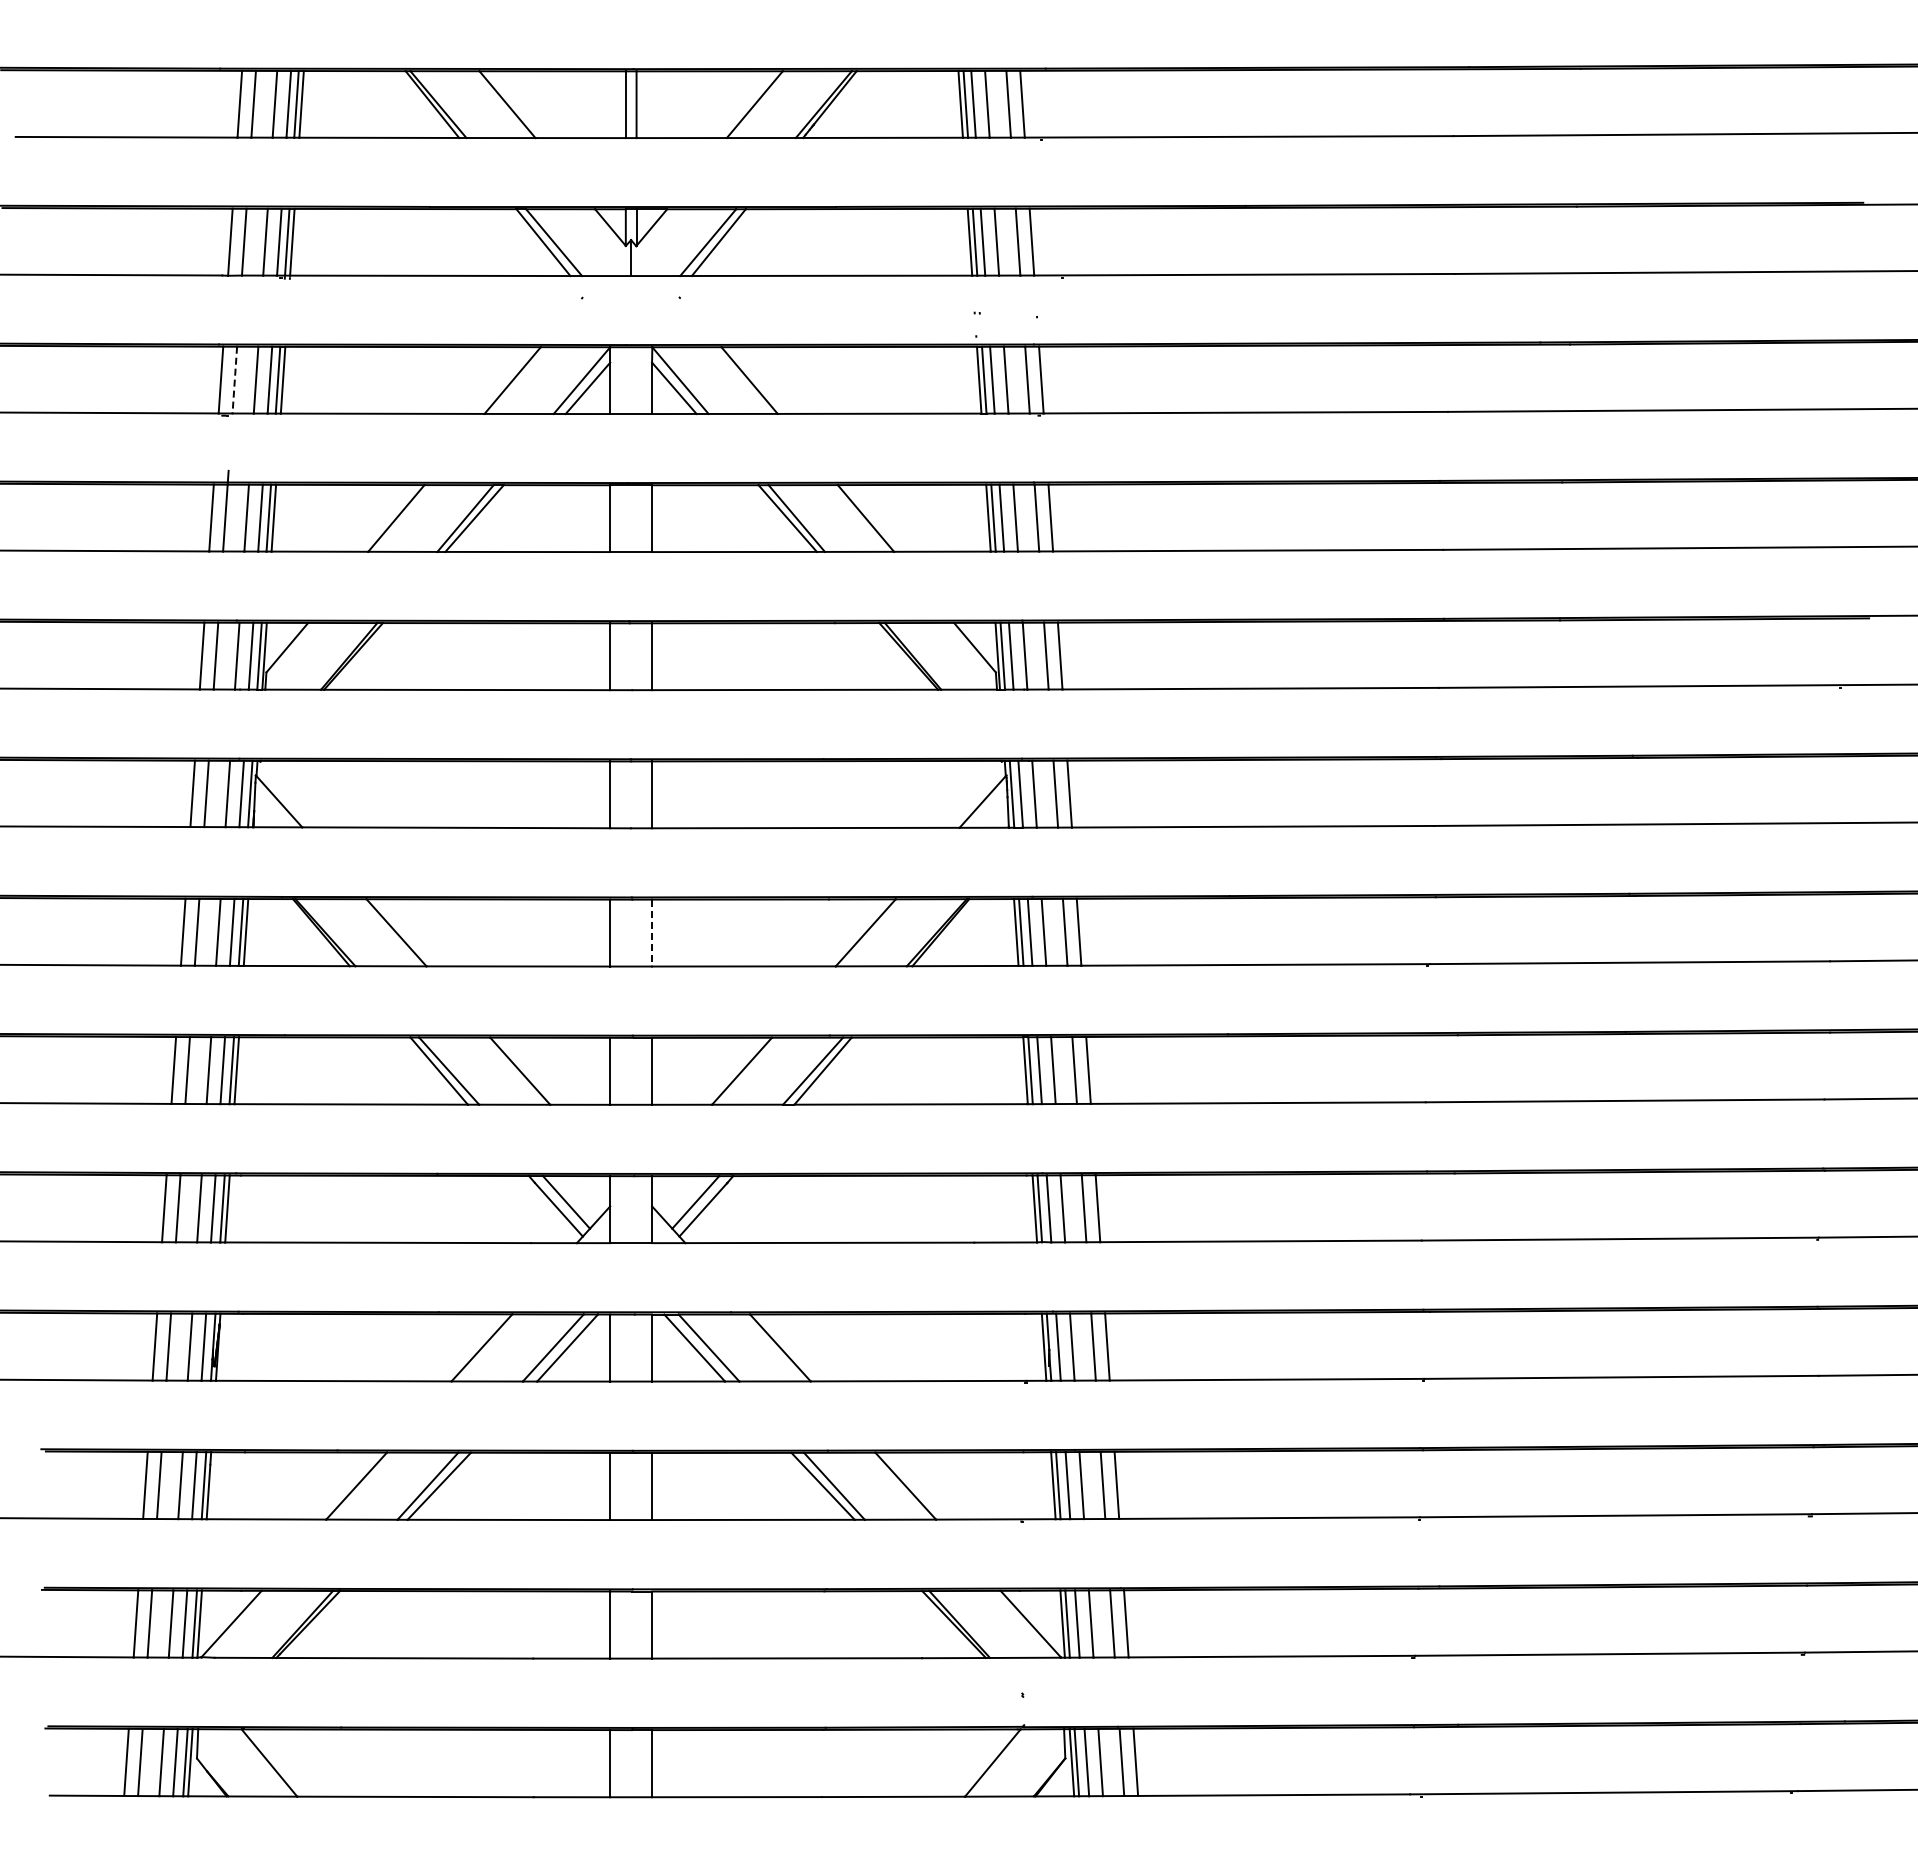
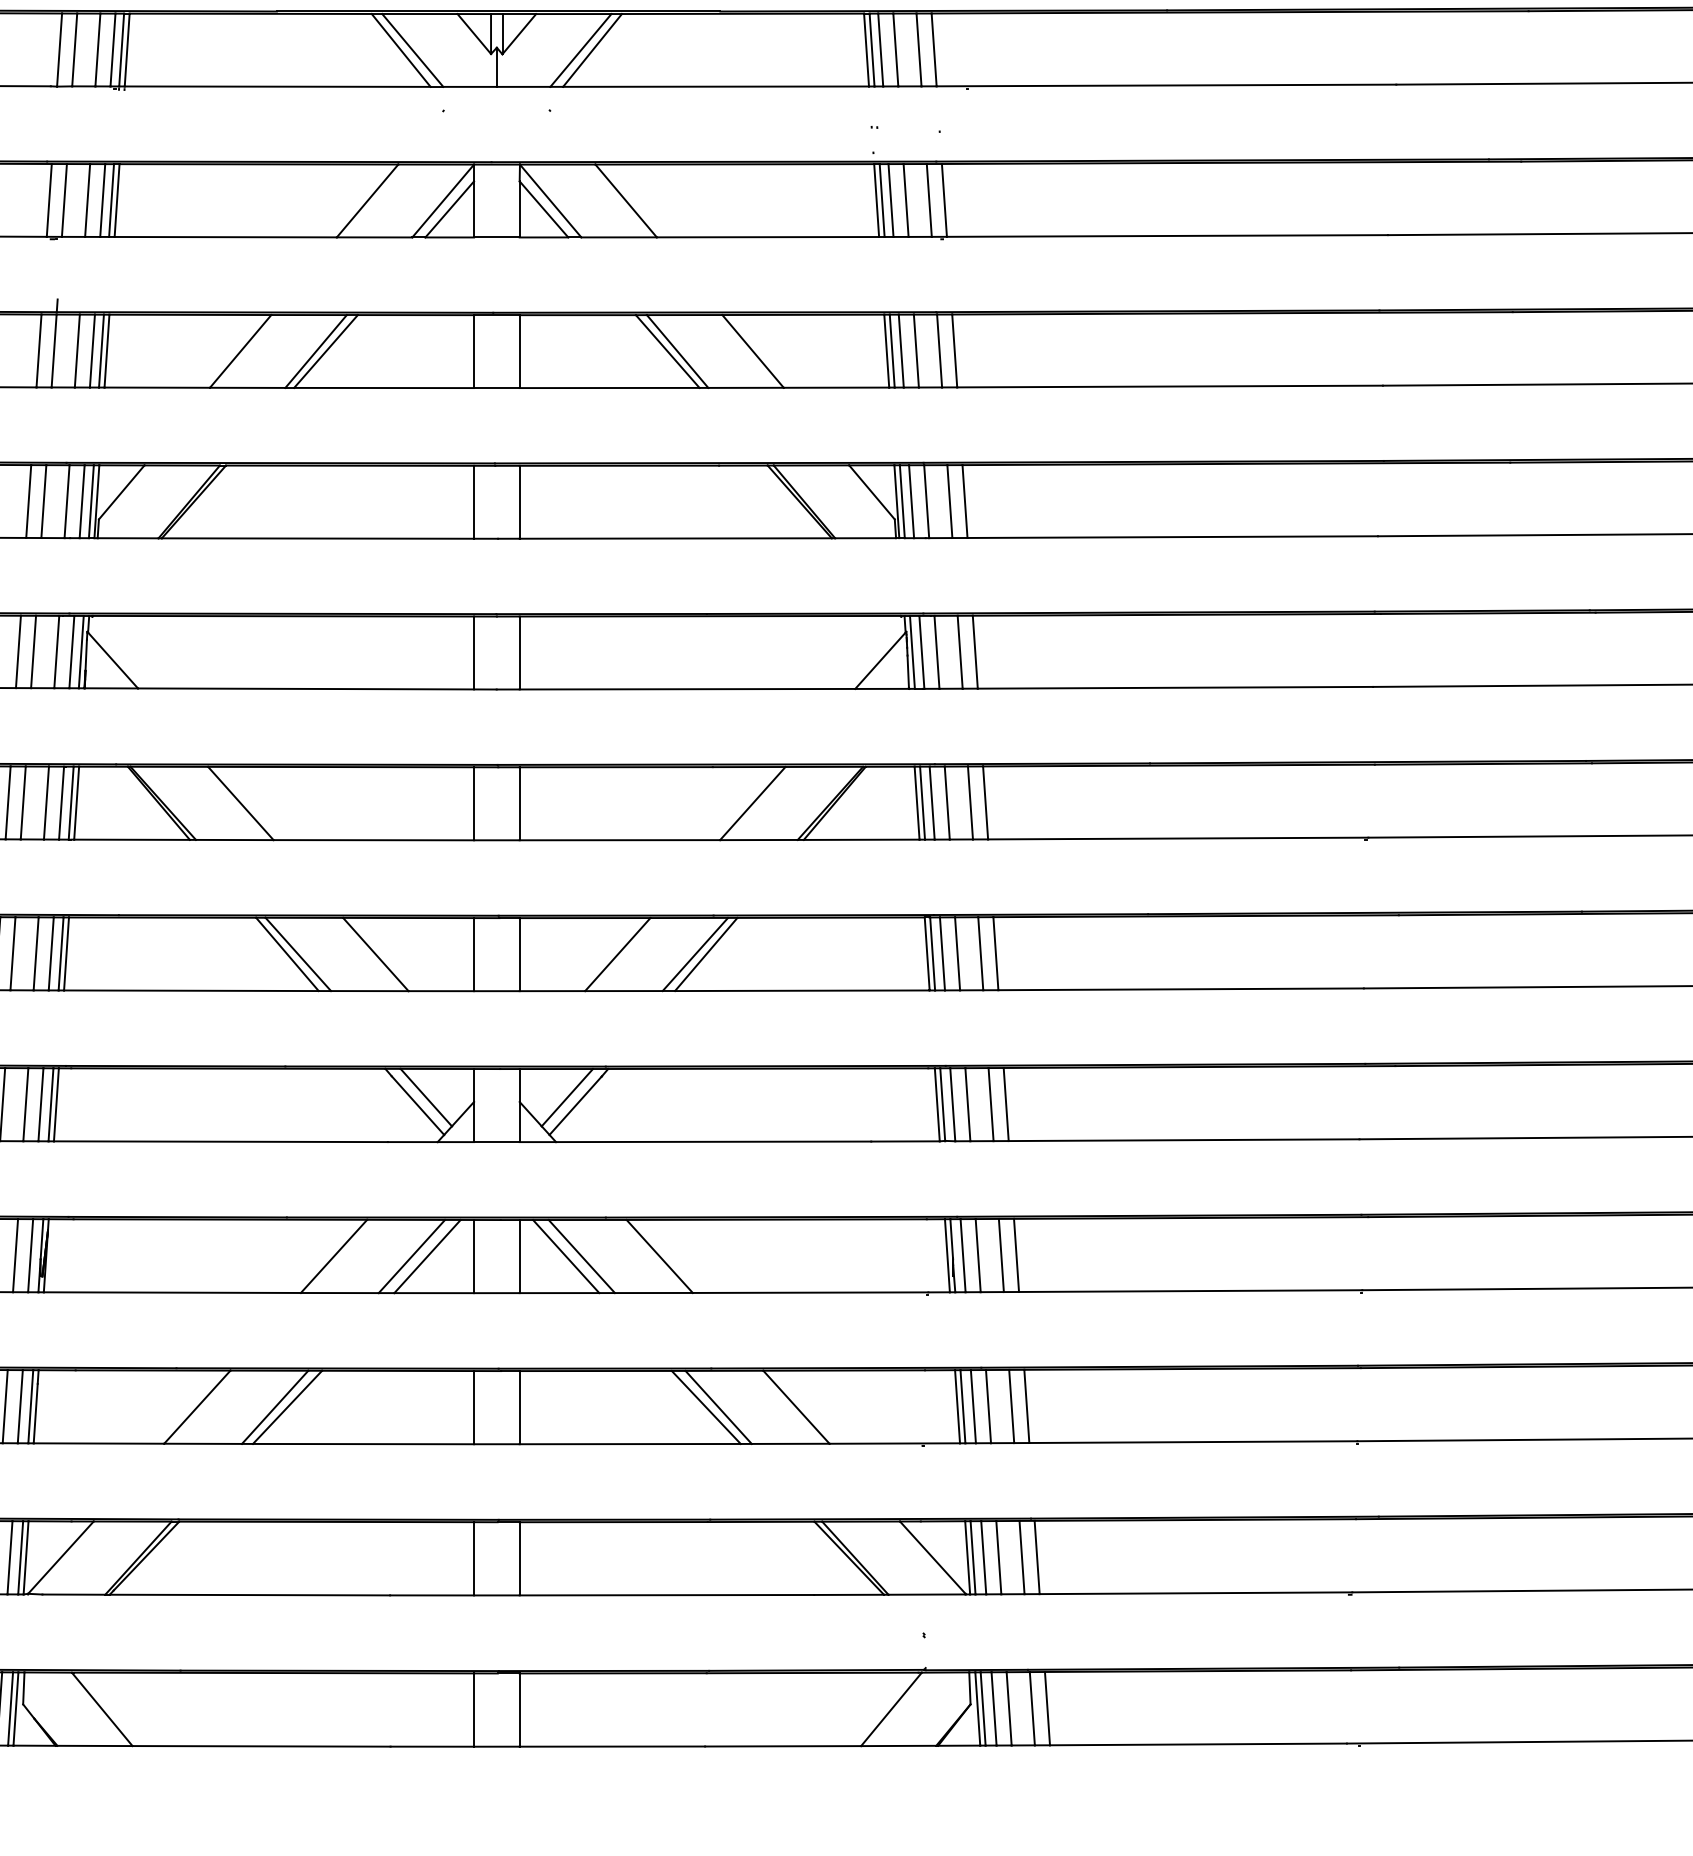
line: (234, 380) -> (64, 200), dashed -> solid
line: (652, 933) -> (520, 804), dashed -> solid

